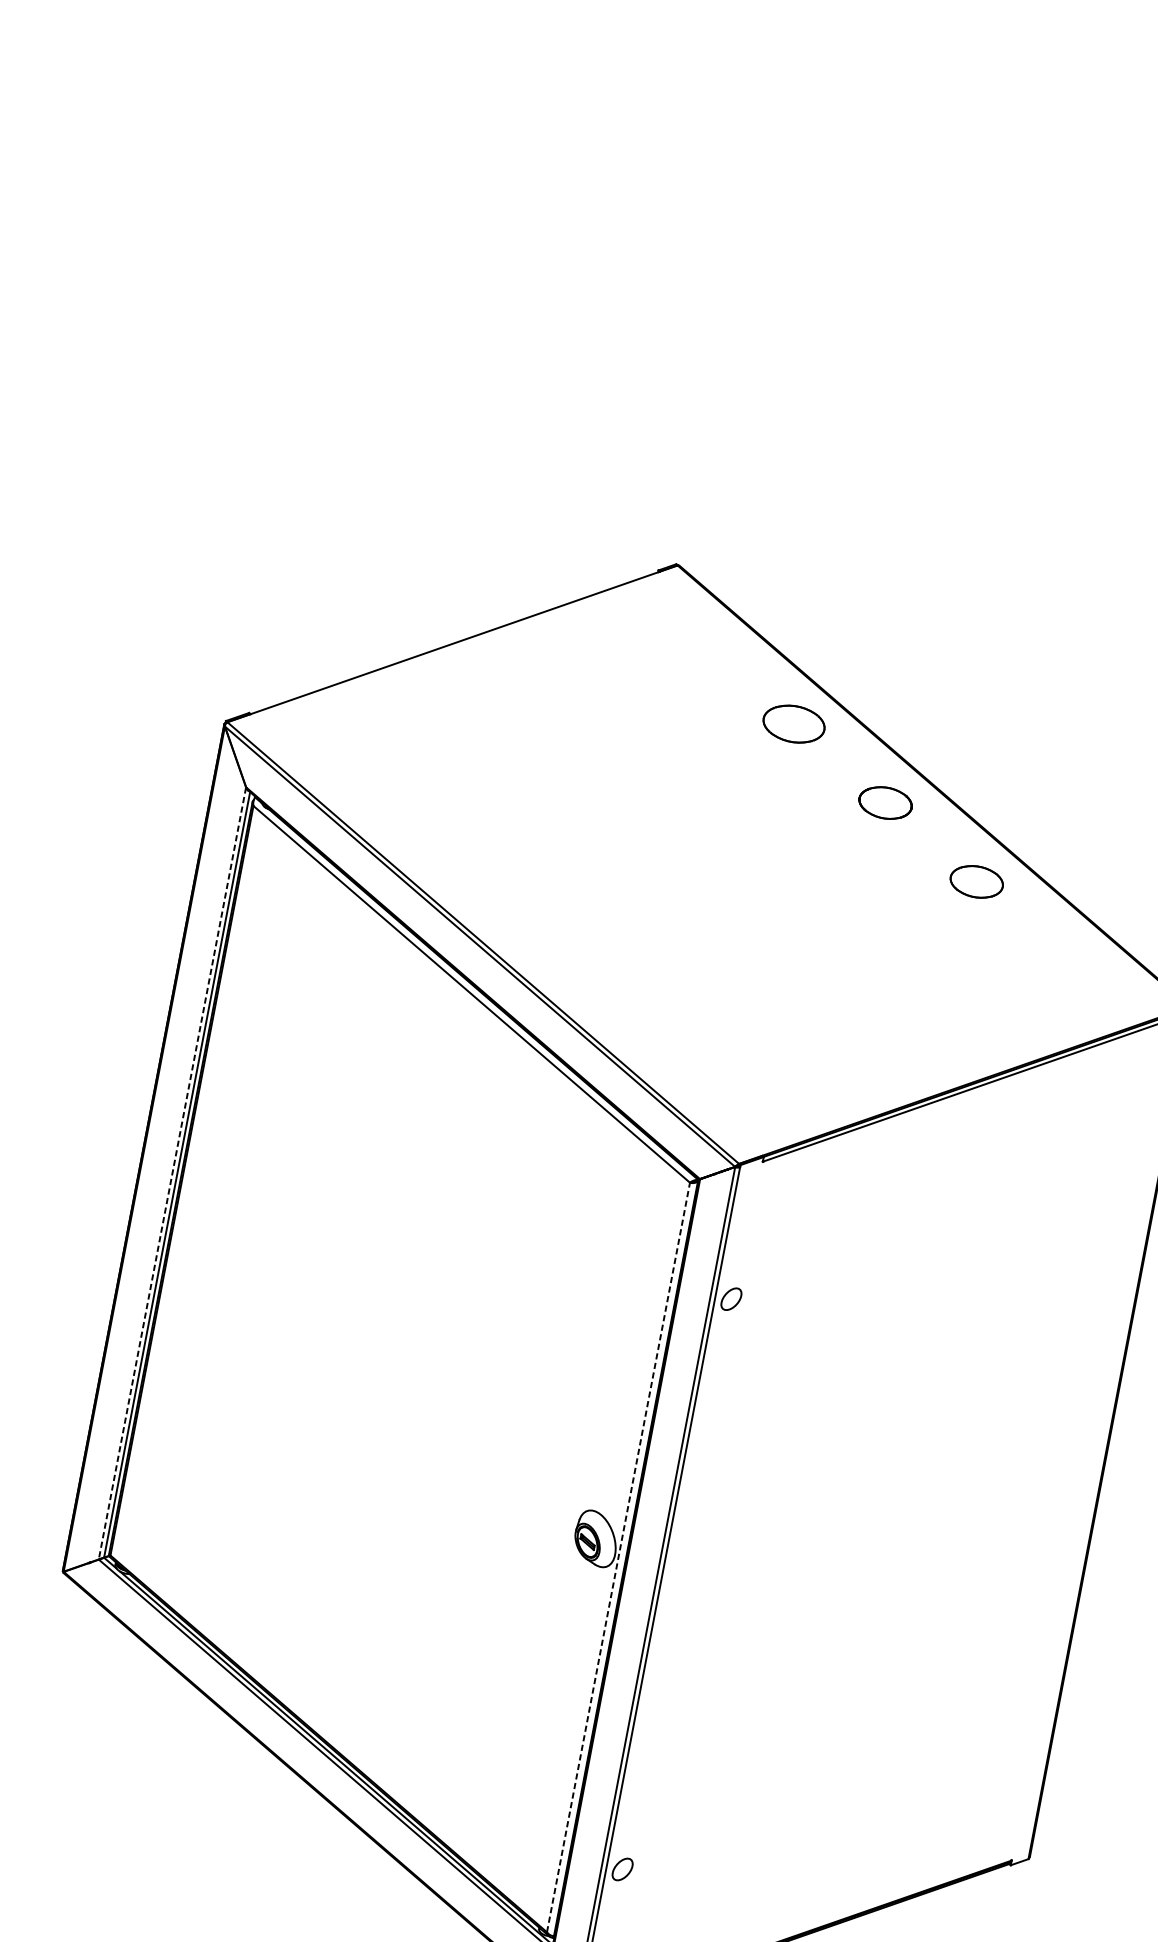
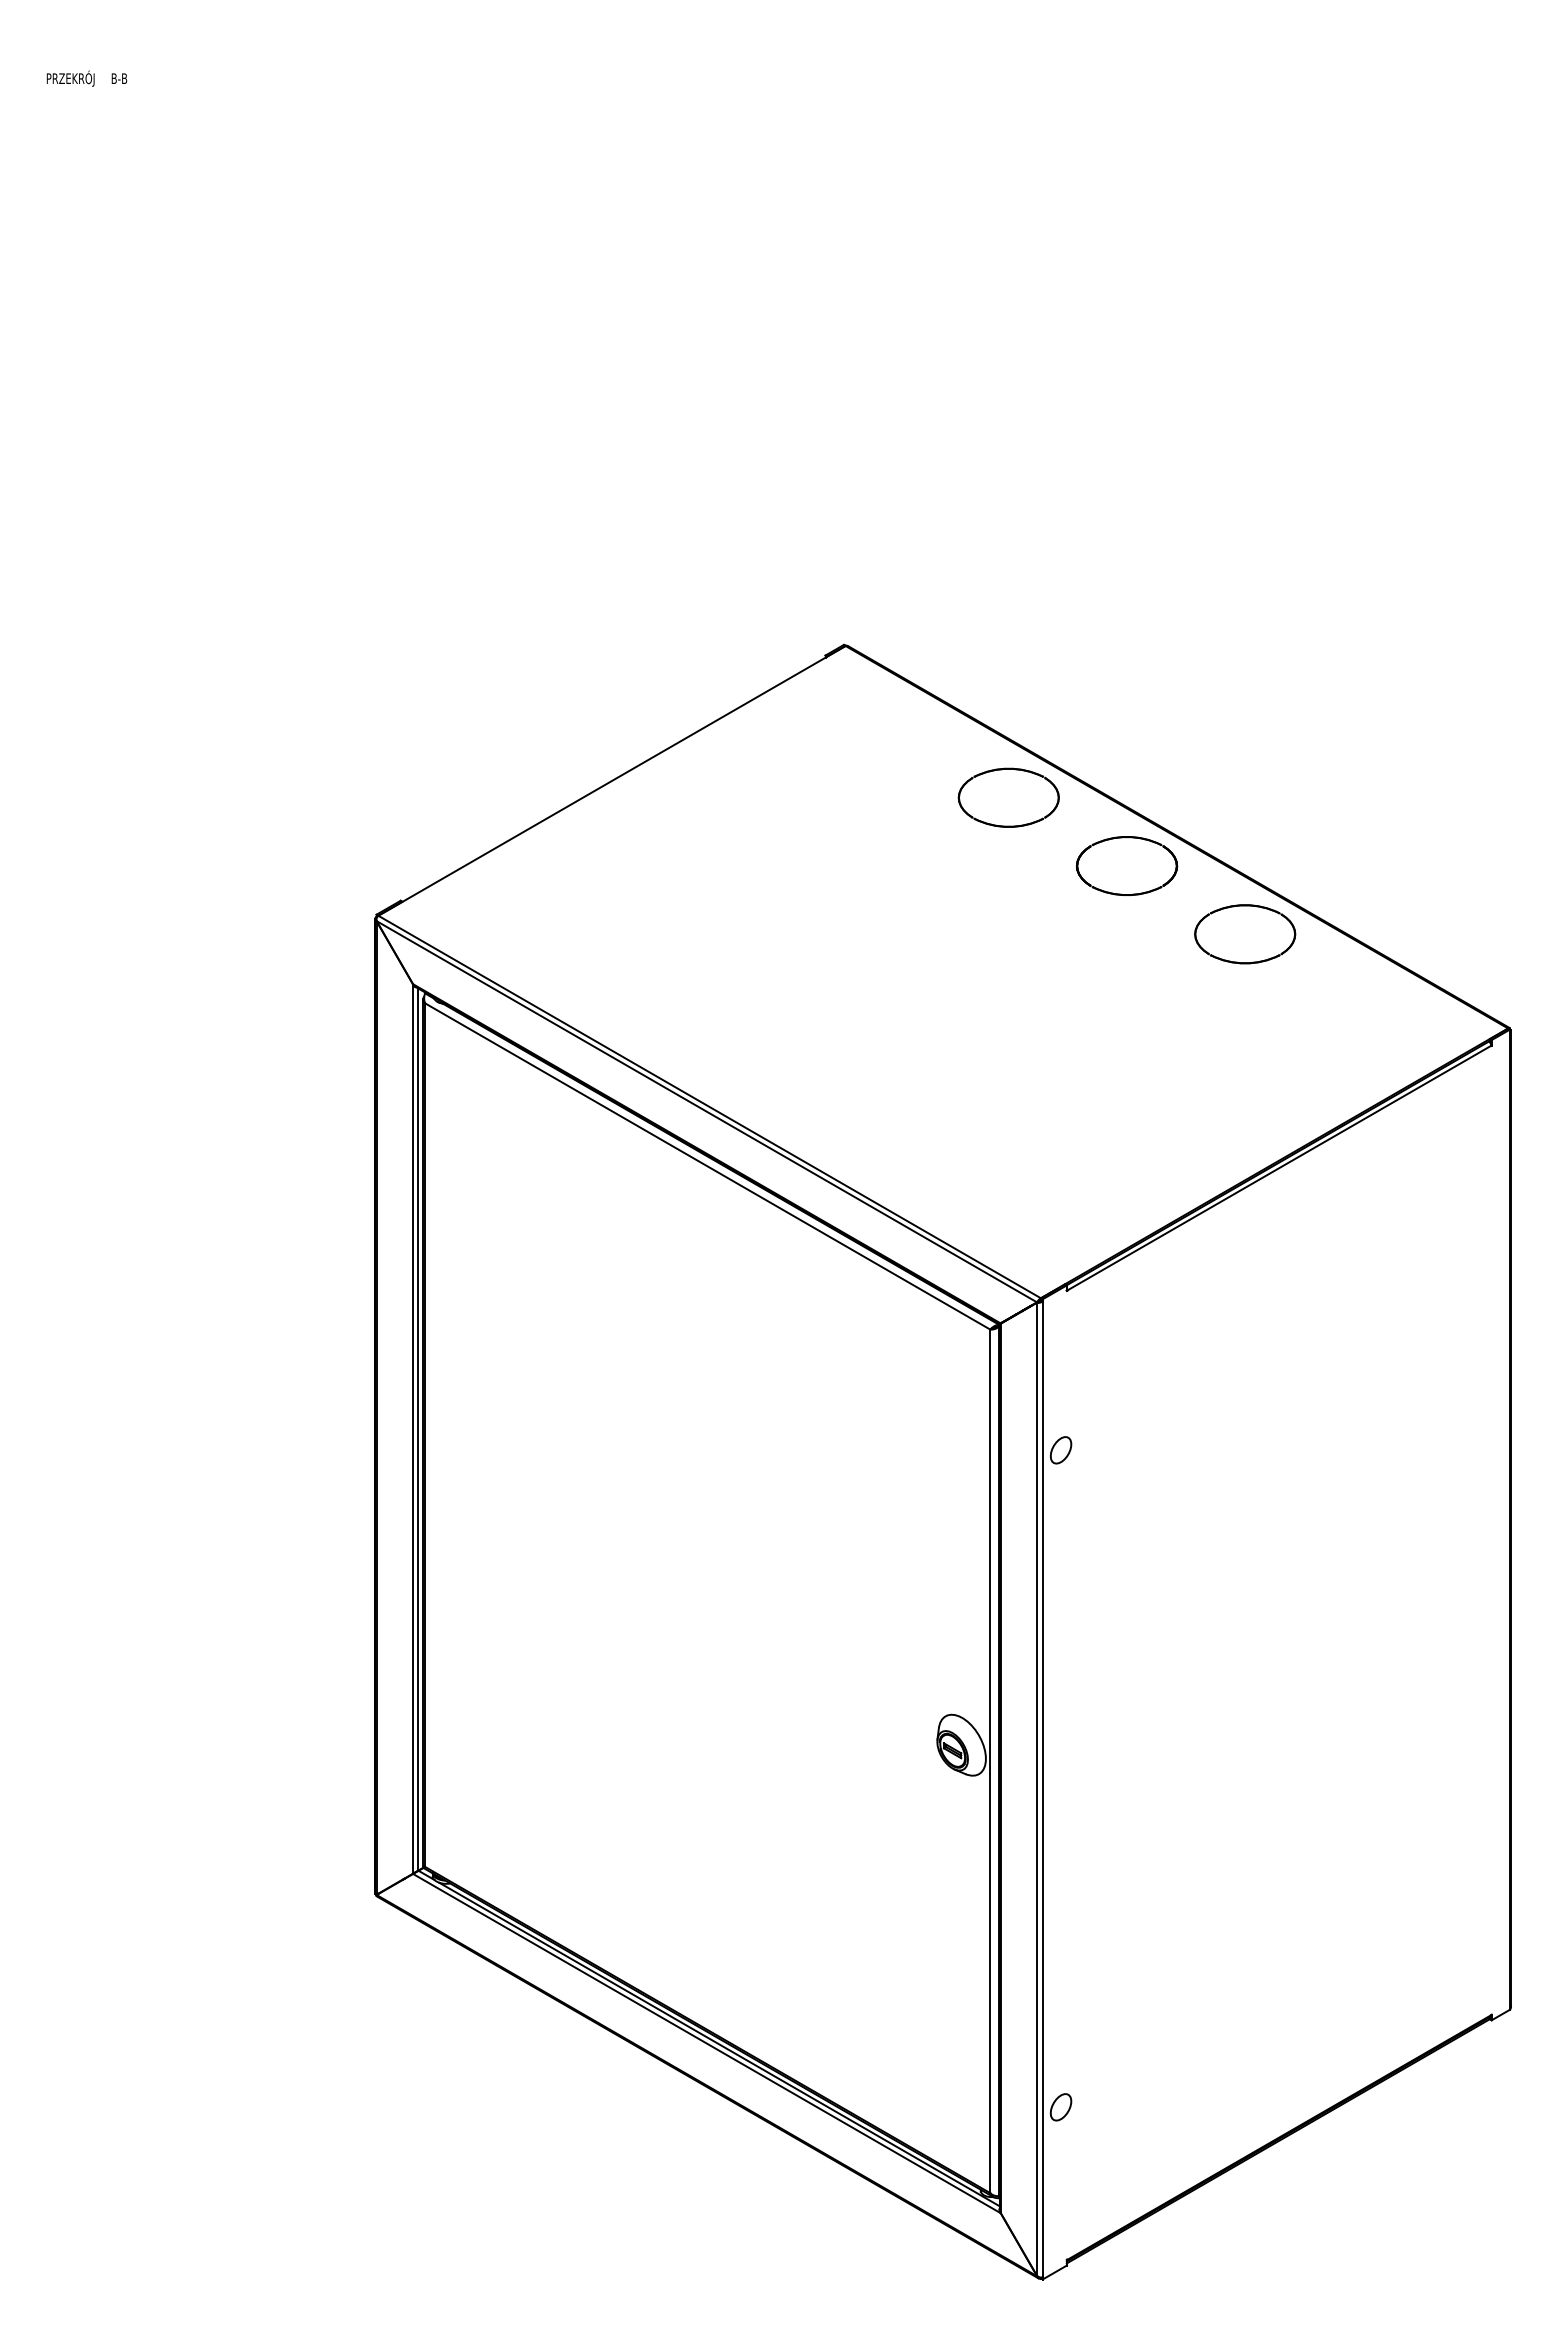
part: (793, 723) -> (1008, 797), size x1.43
part: (885, 802) -> (1127, 865), size x1.67
part: (976, 882) -> (1245, 934), size x1.67
line: (171, 1173) -> (412, 1429), dashed -> solid
line: (618, 1557) -> (990, 1761), dashed -> solid

